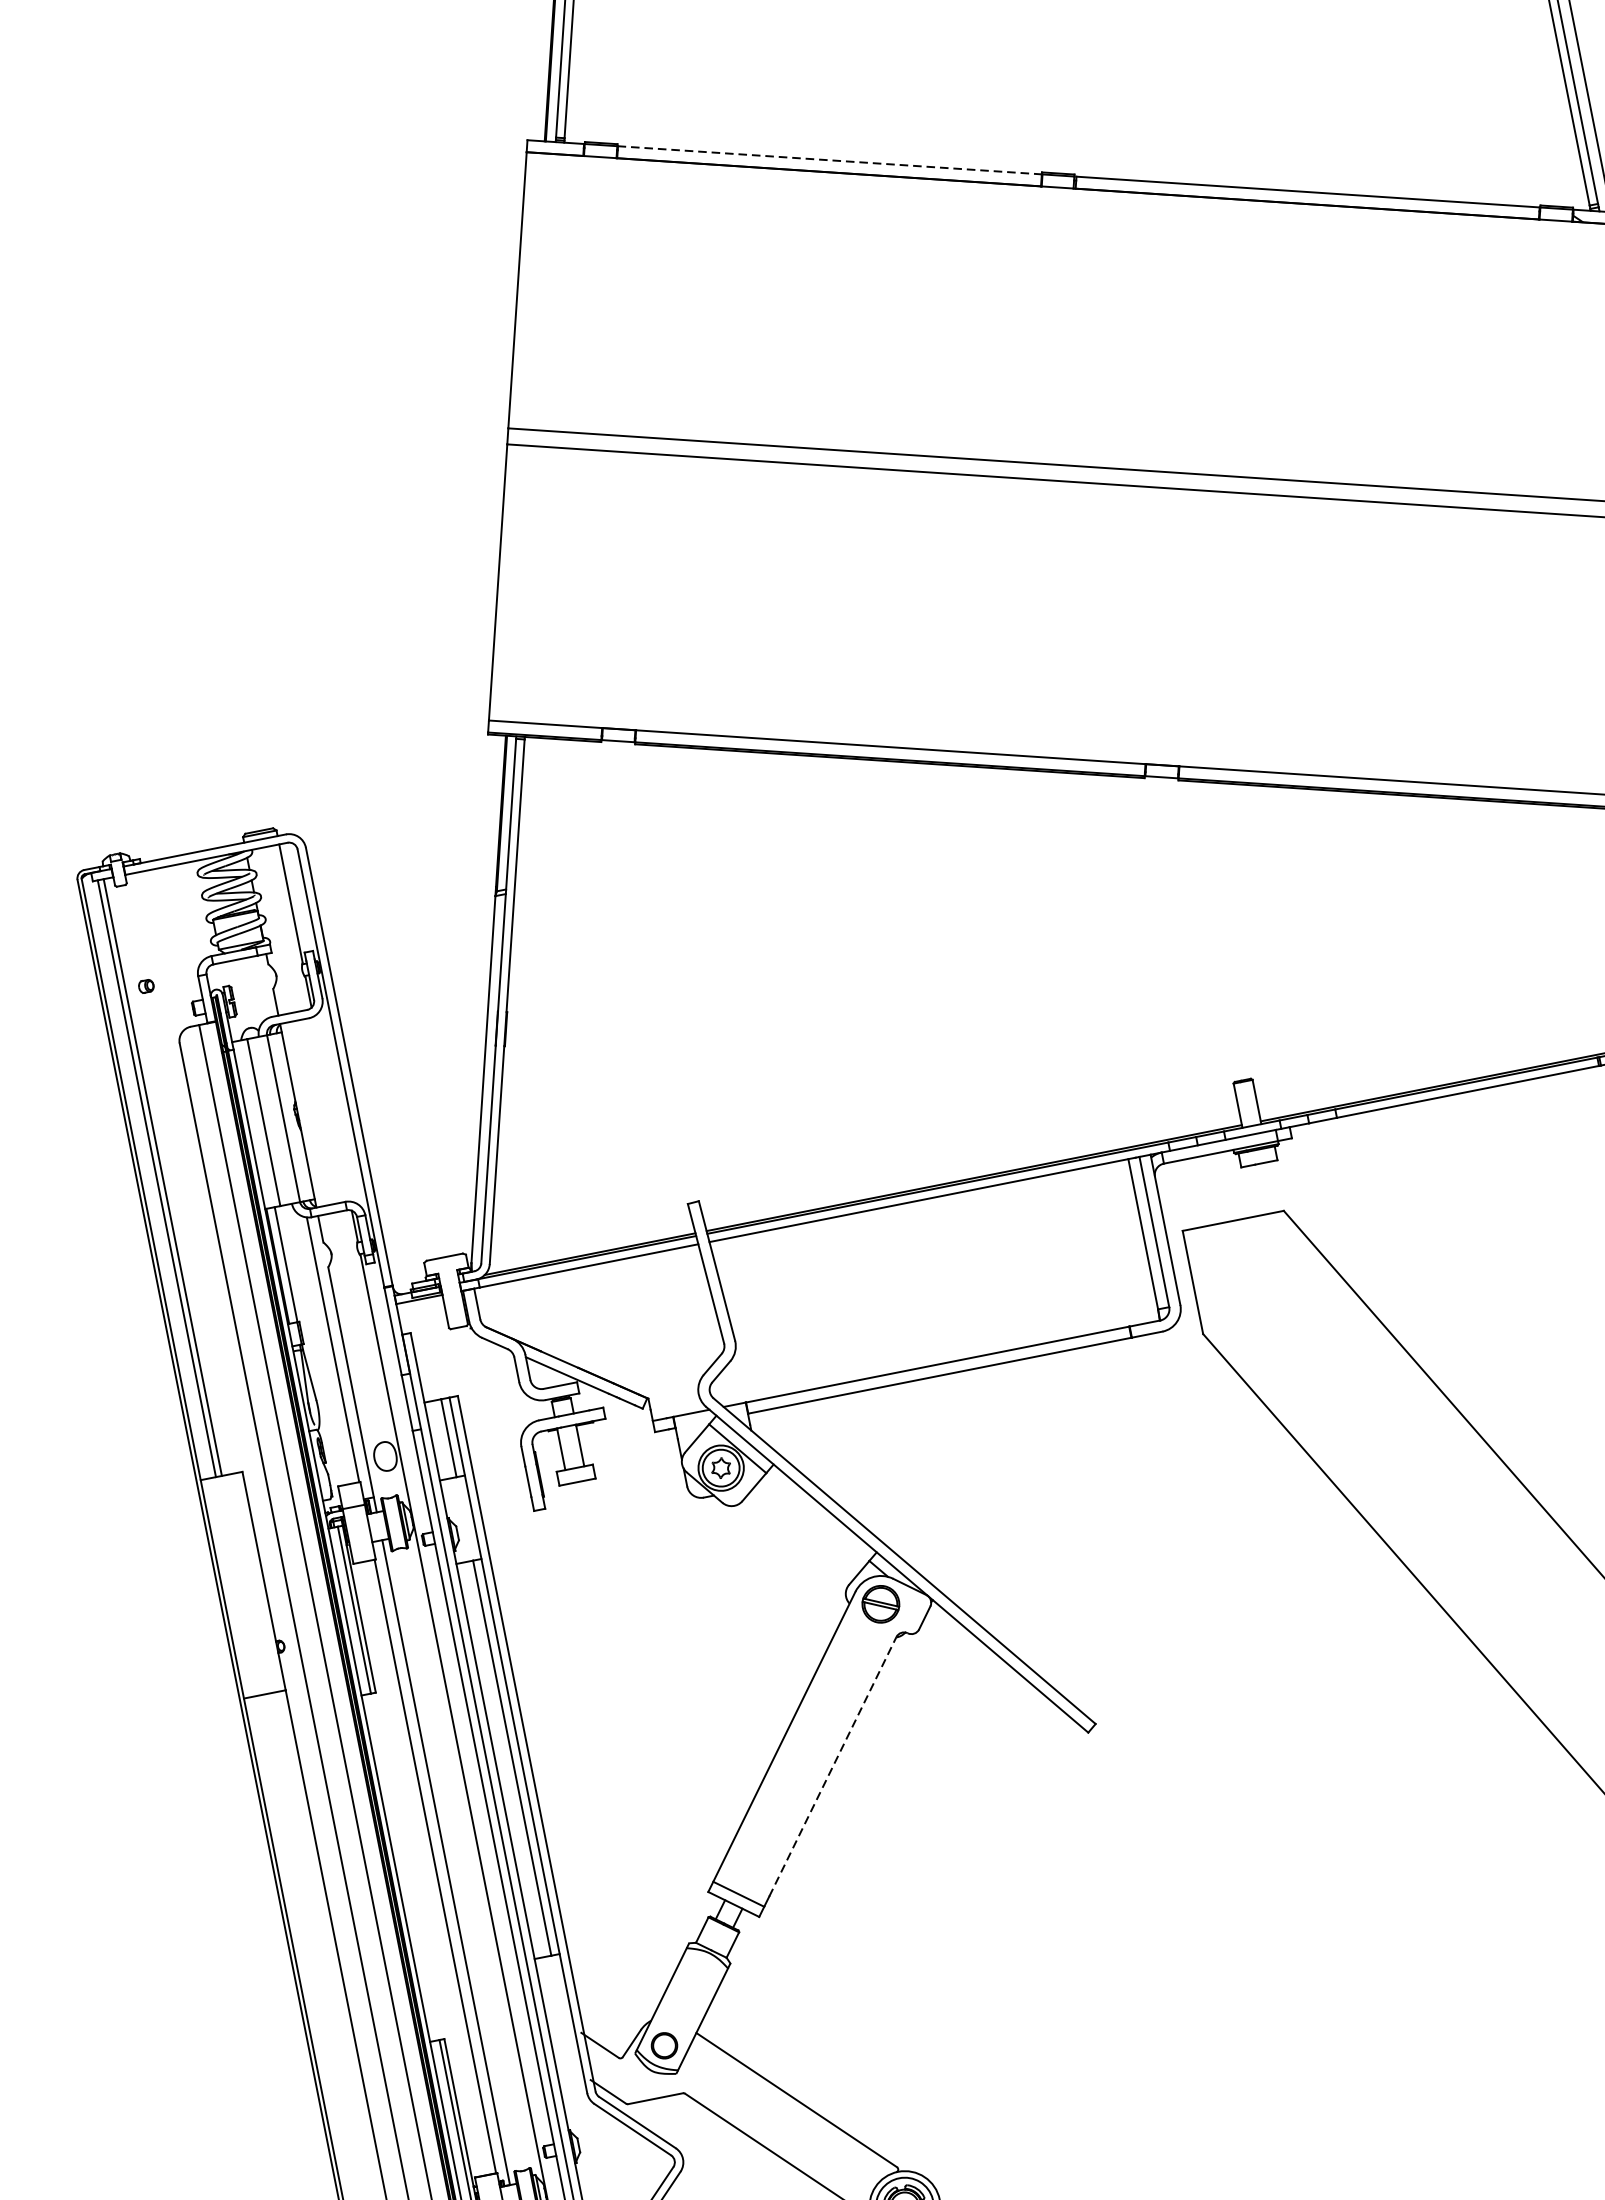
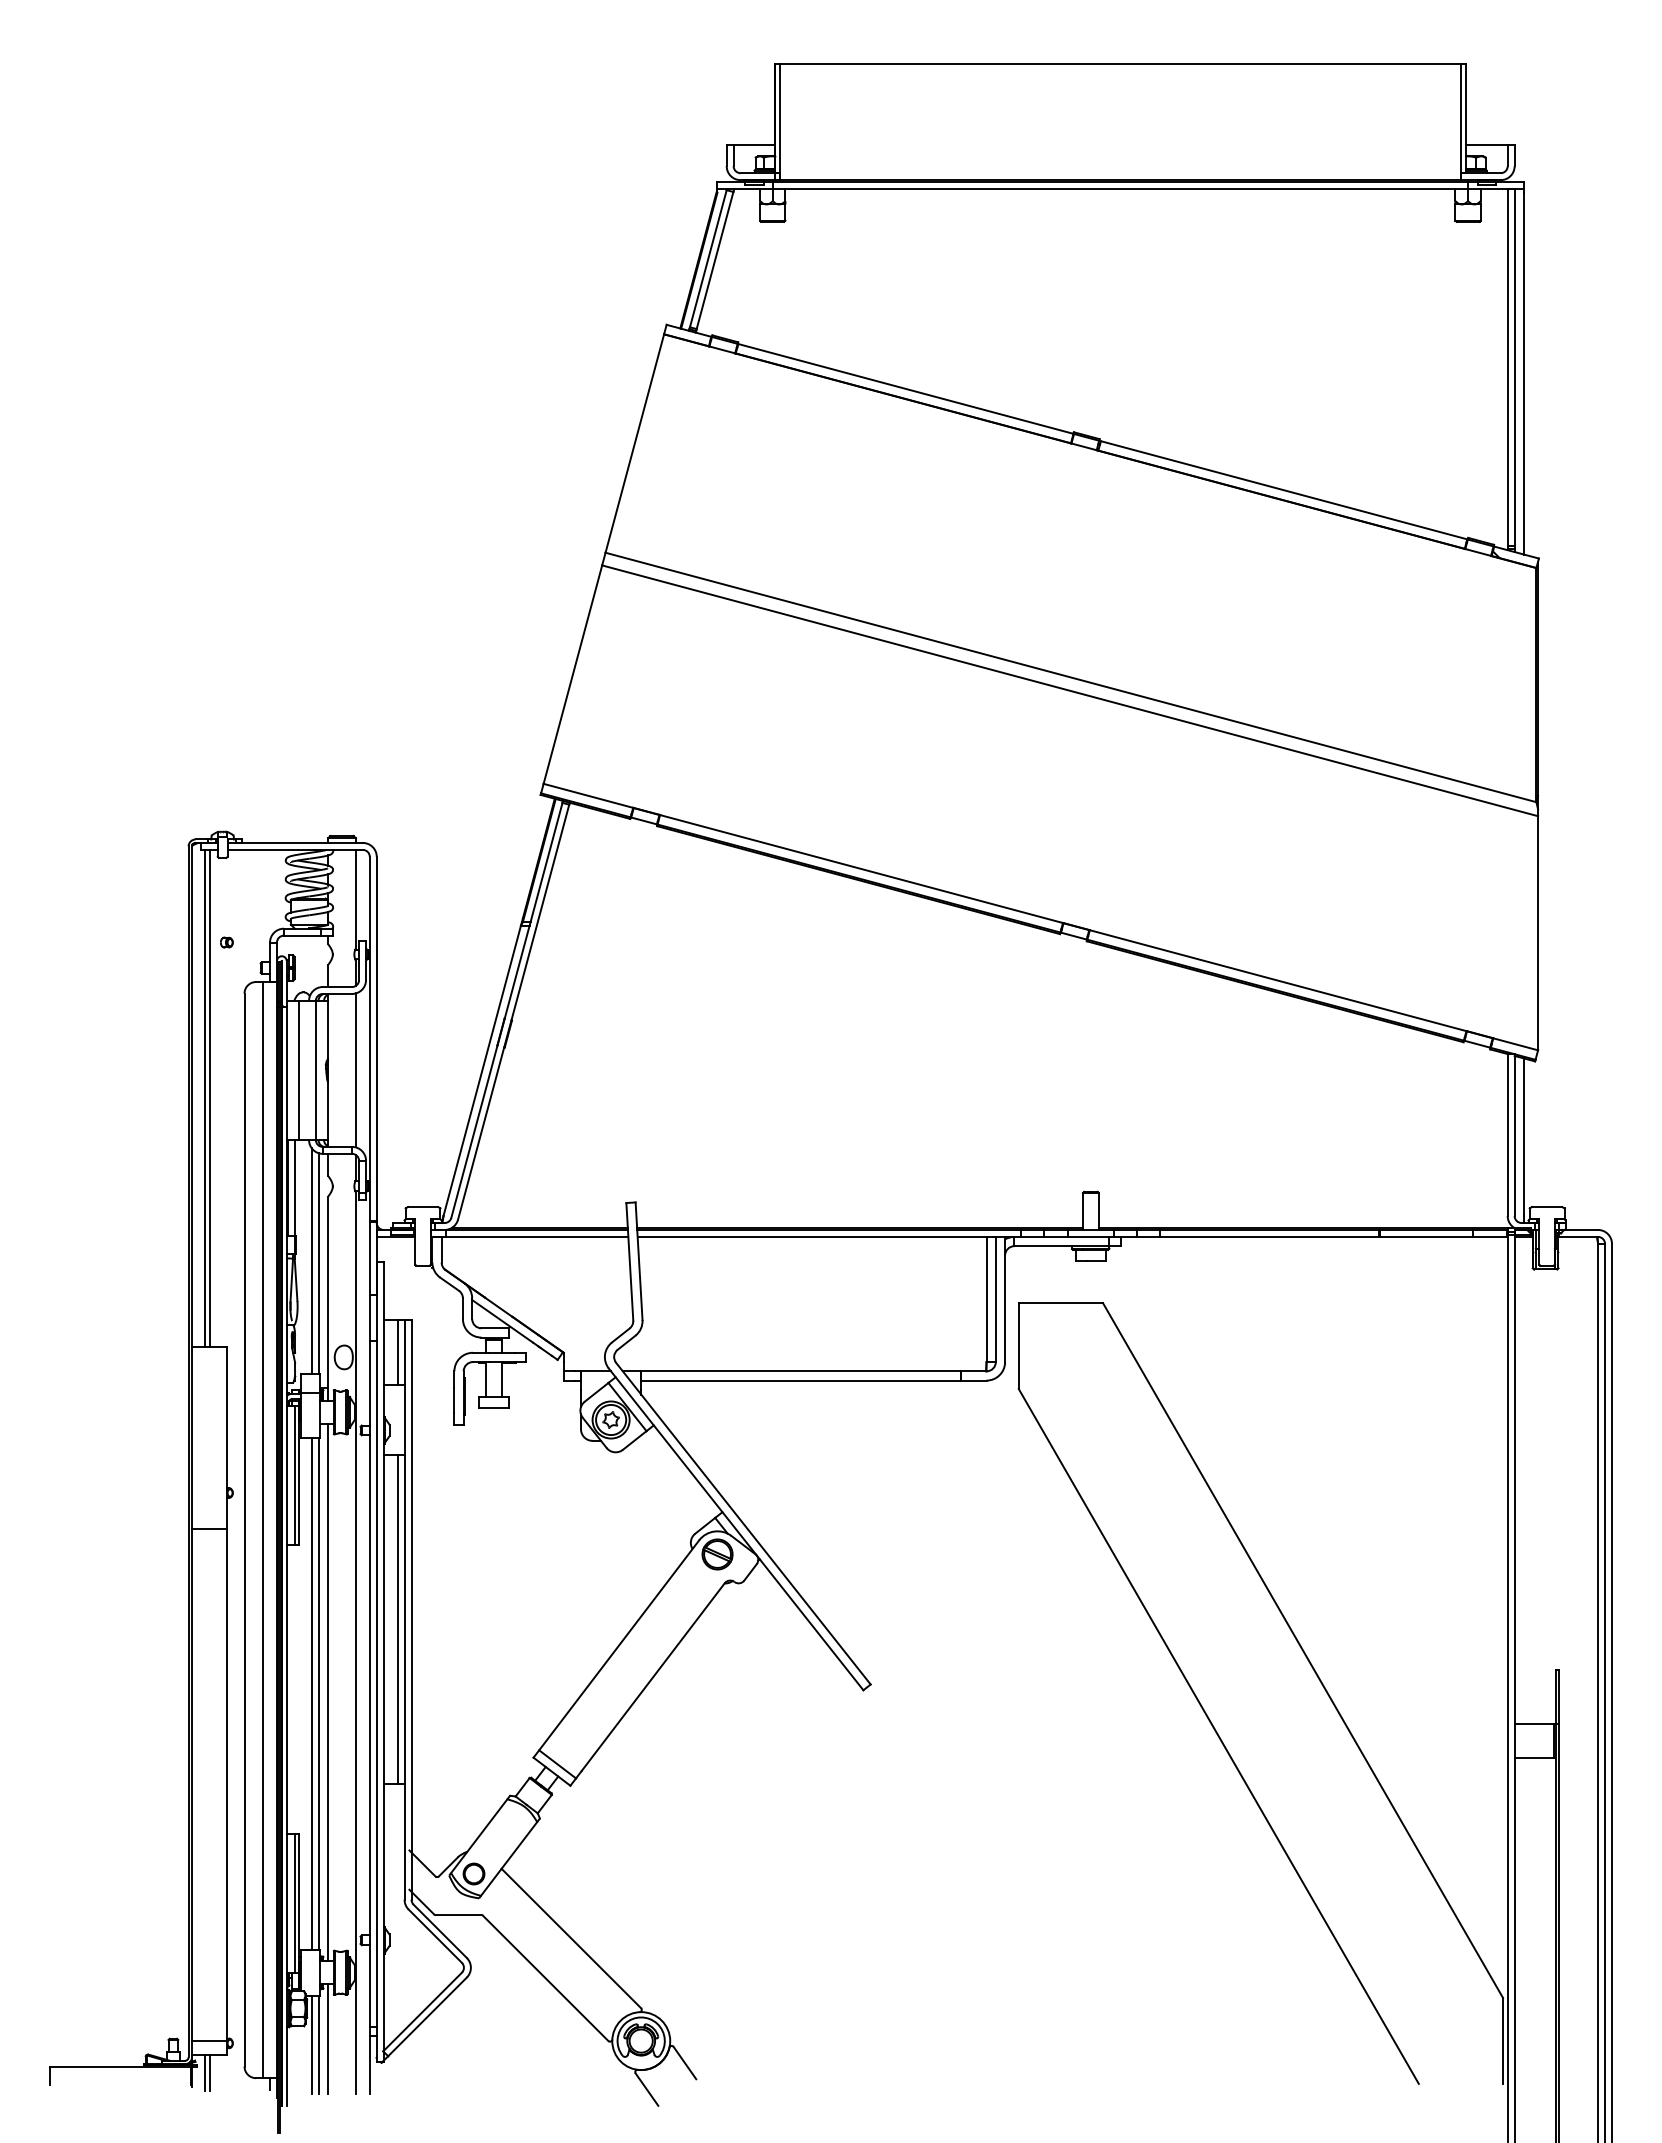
line: (830, 160) -> (906, 389), dashed -> solid
line: (331, 1109) -> (355, 1070), added
line: (323, 1347) -> (311, 1260), added
line: (833, 1766) -> (653, 1676), dashed -> solid
line: (426, 1867) -> (311, 1693), added

